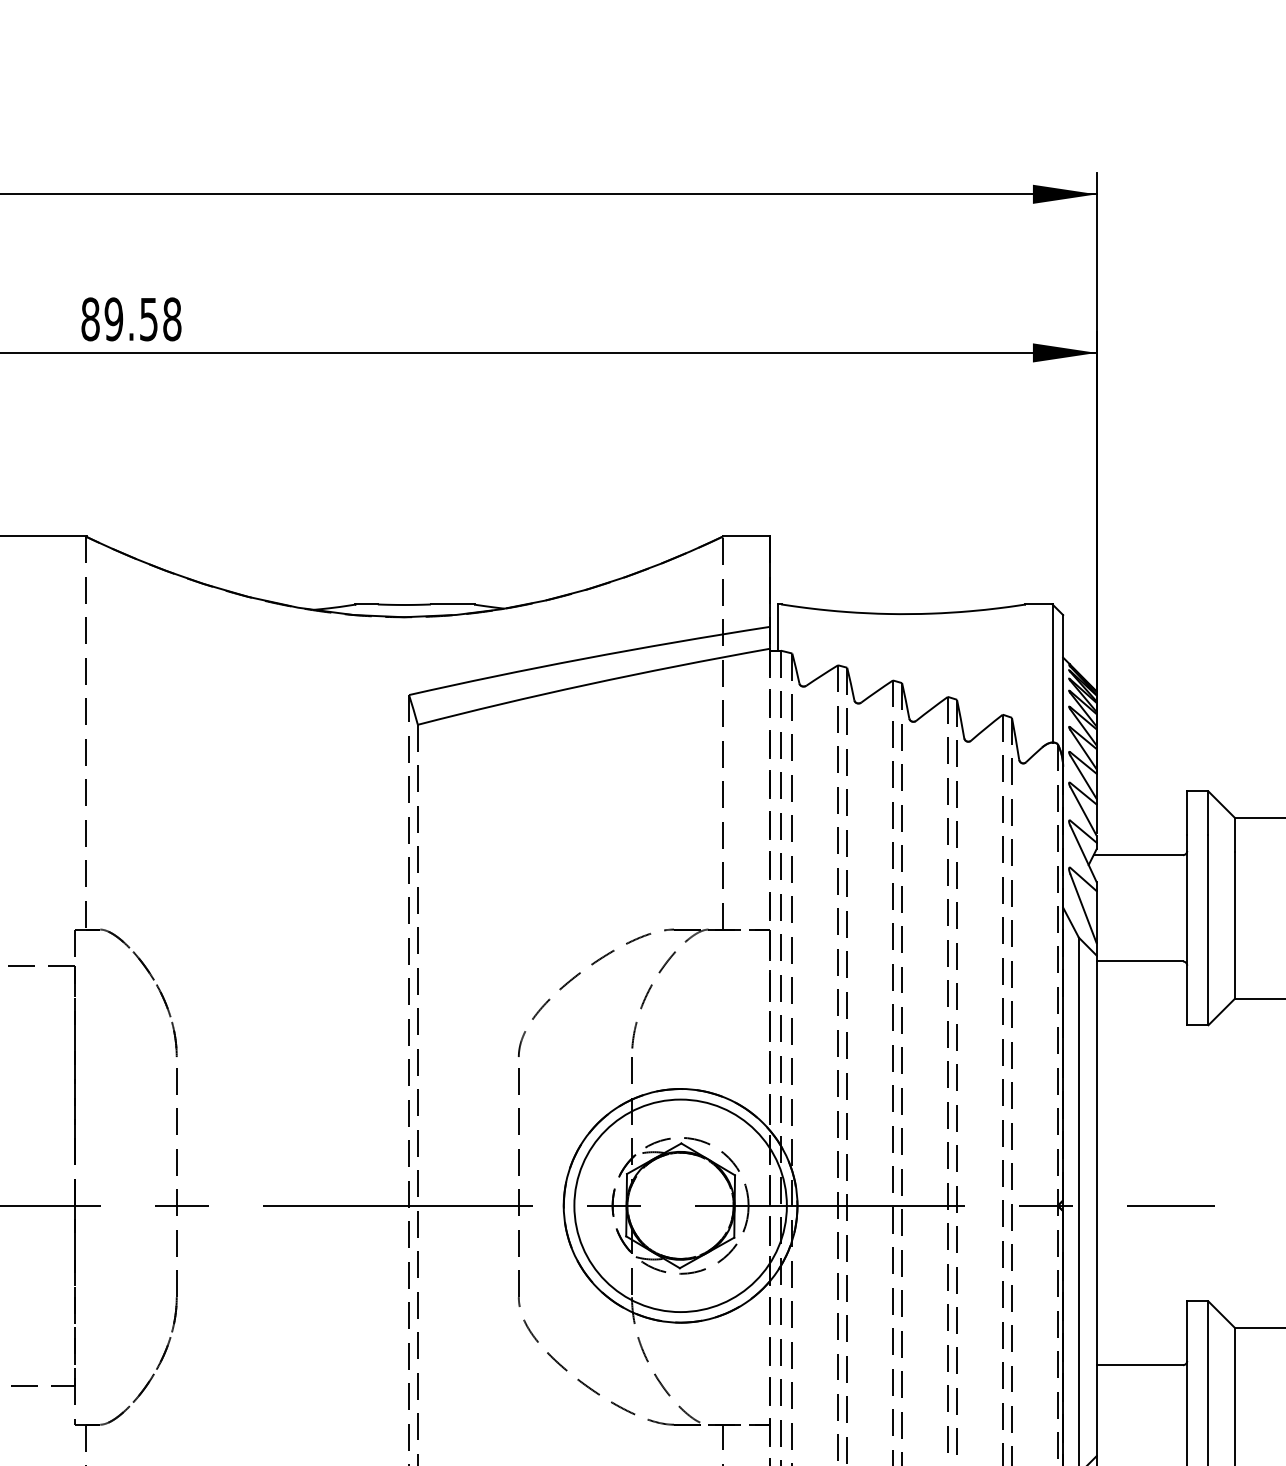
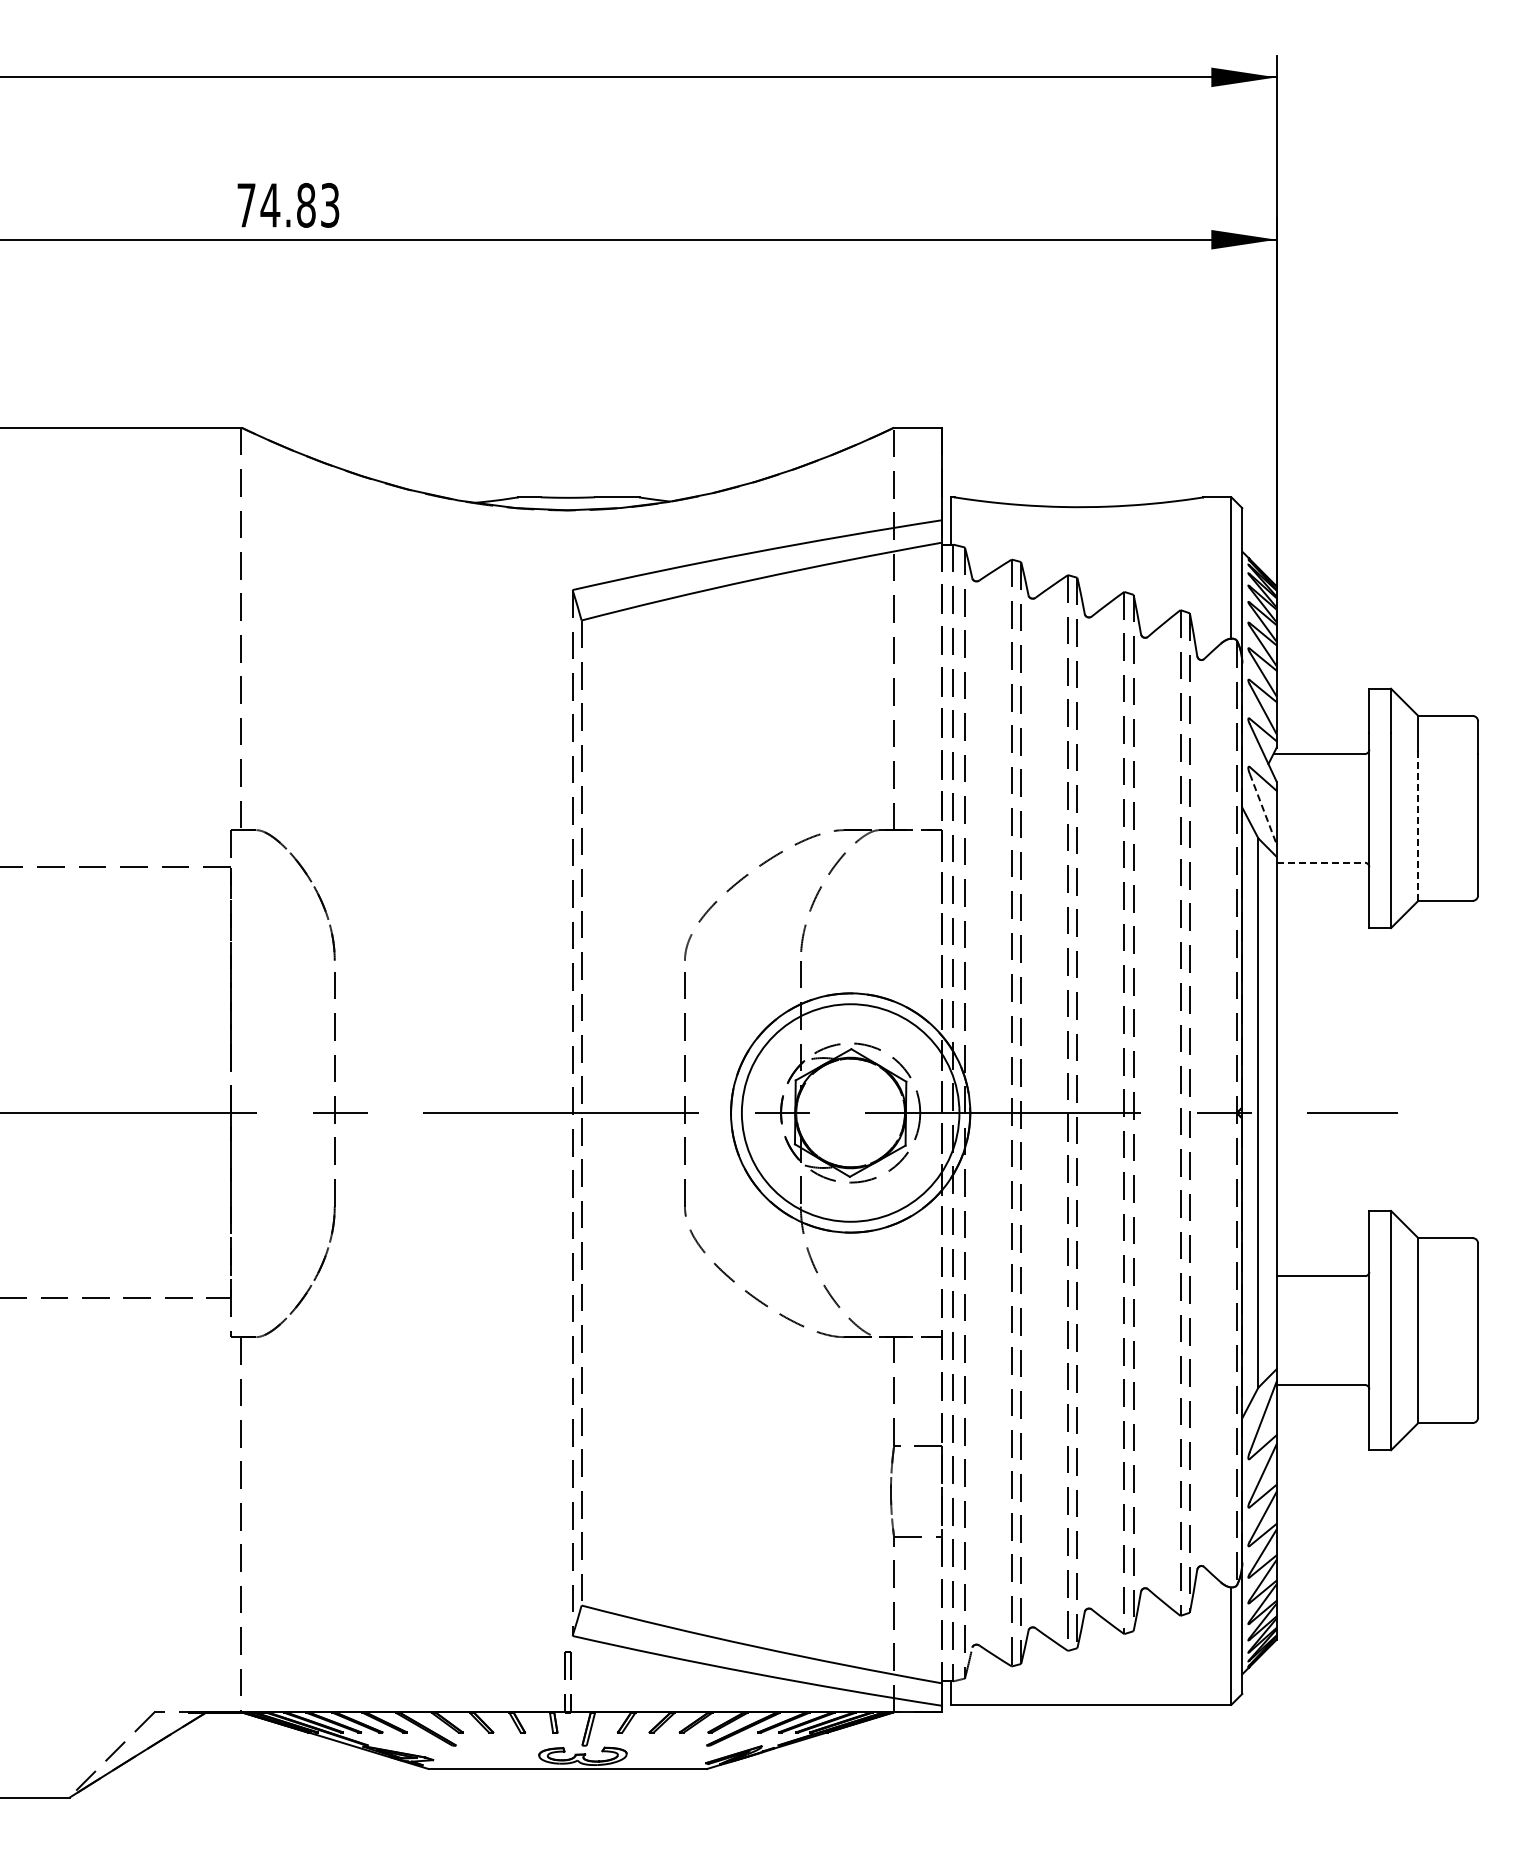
text: (131, 318) -> (288, 204), 89.58 -> 74.83
line: (1083, 909) -> (1263, 809), solid -> dashed
line: (1235, 926) -> (1418, 826), solid -> dashed
line: (1140, 961) -> (1321, 862), solid -> dashed

